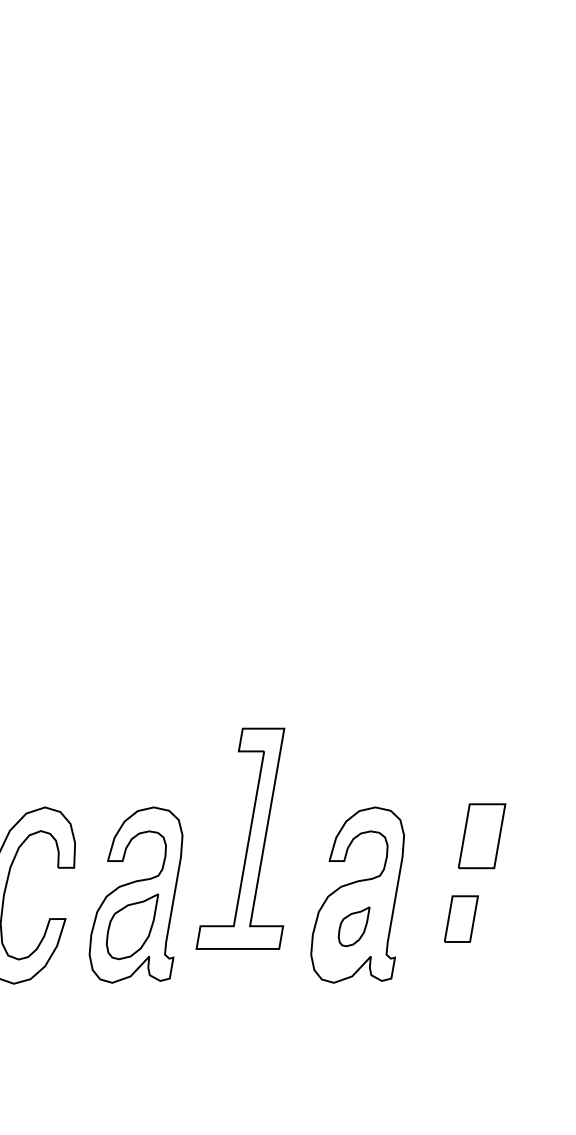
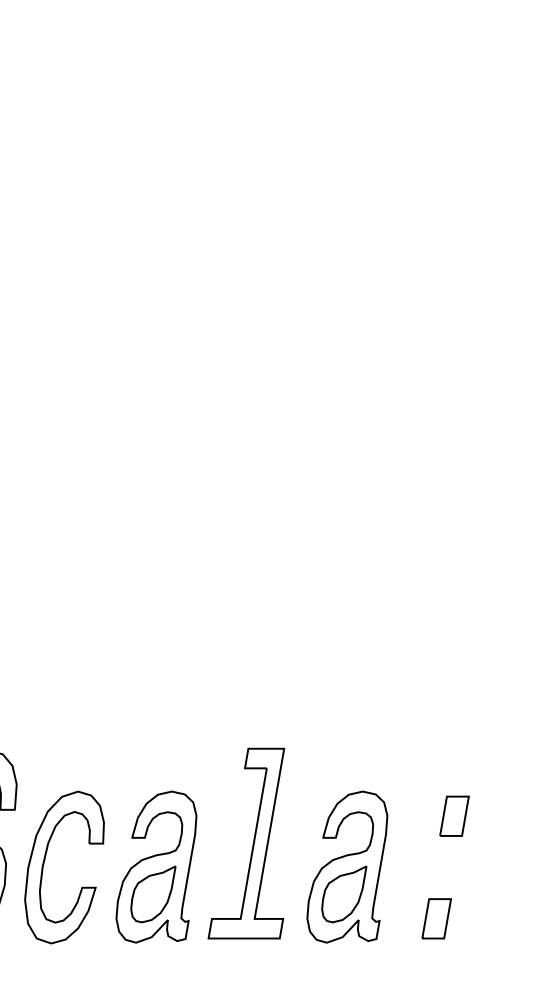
part: (482, 835) -> (454, 815), size x0.71
part: (240, 838) -> (246, 843), moved
part: (461, 918) -> (436, 918), moved
part: (354, 926) -> (344, 894), size x1.67

